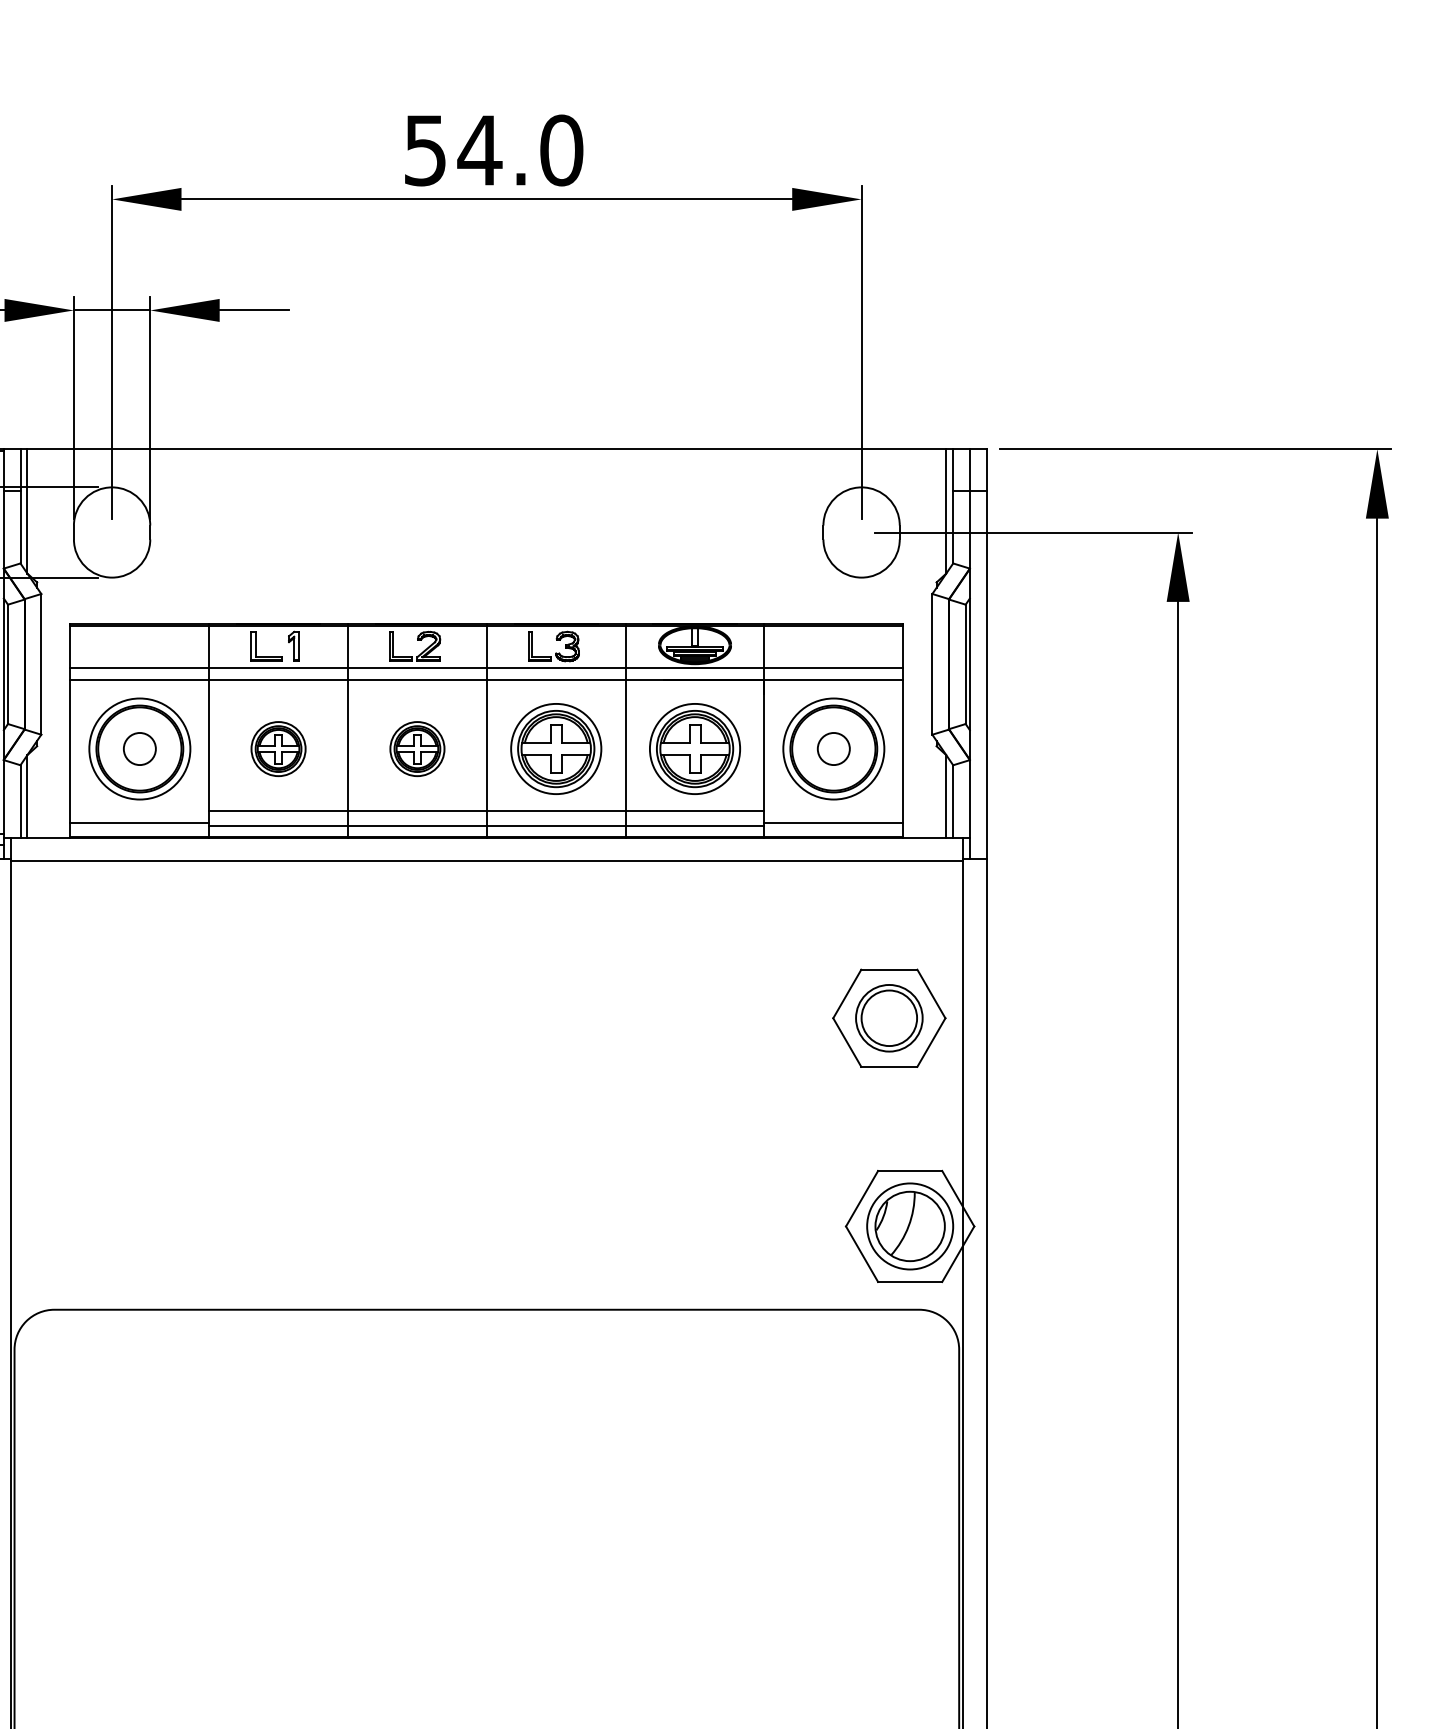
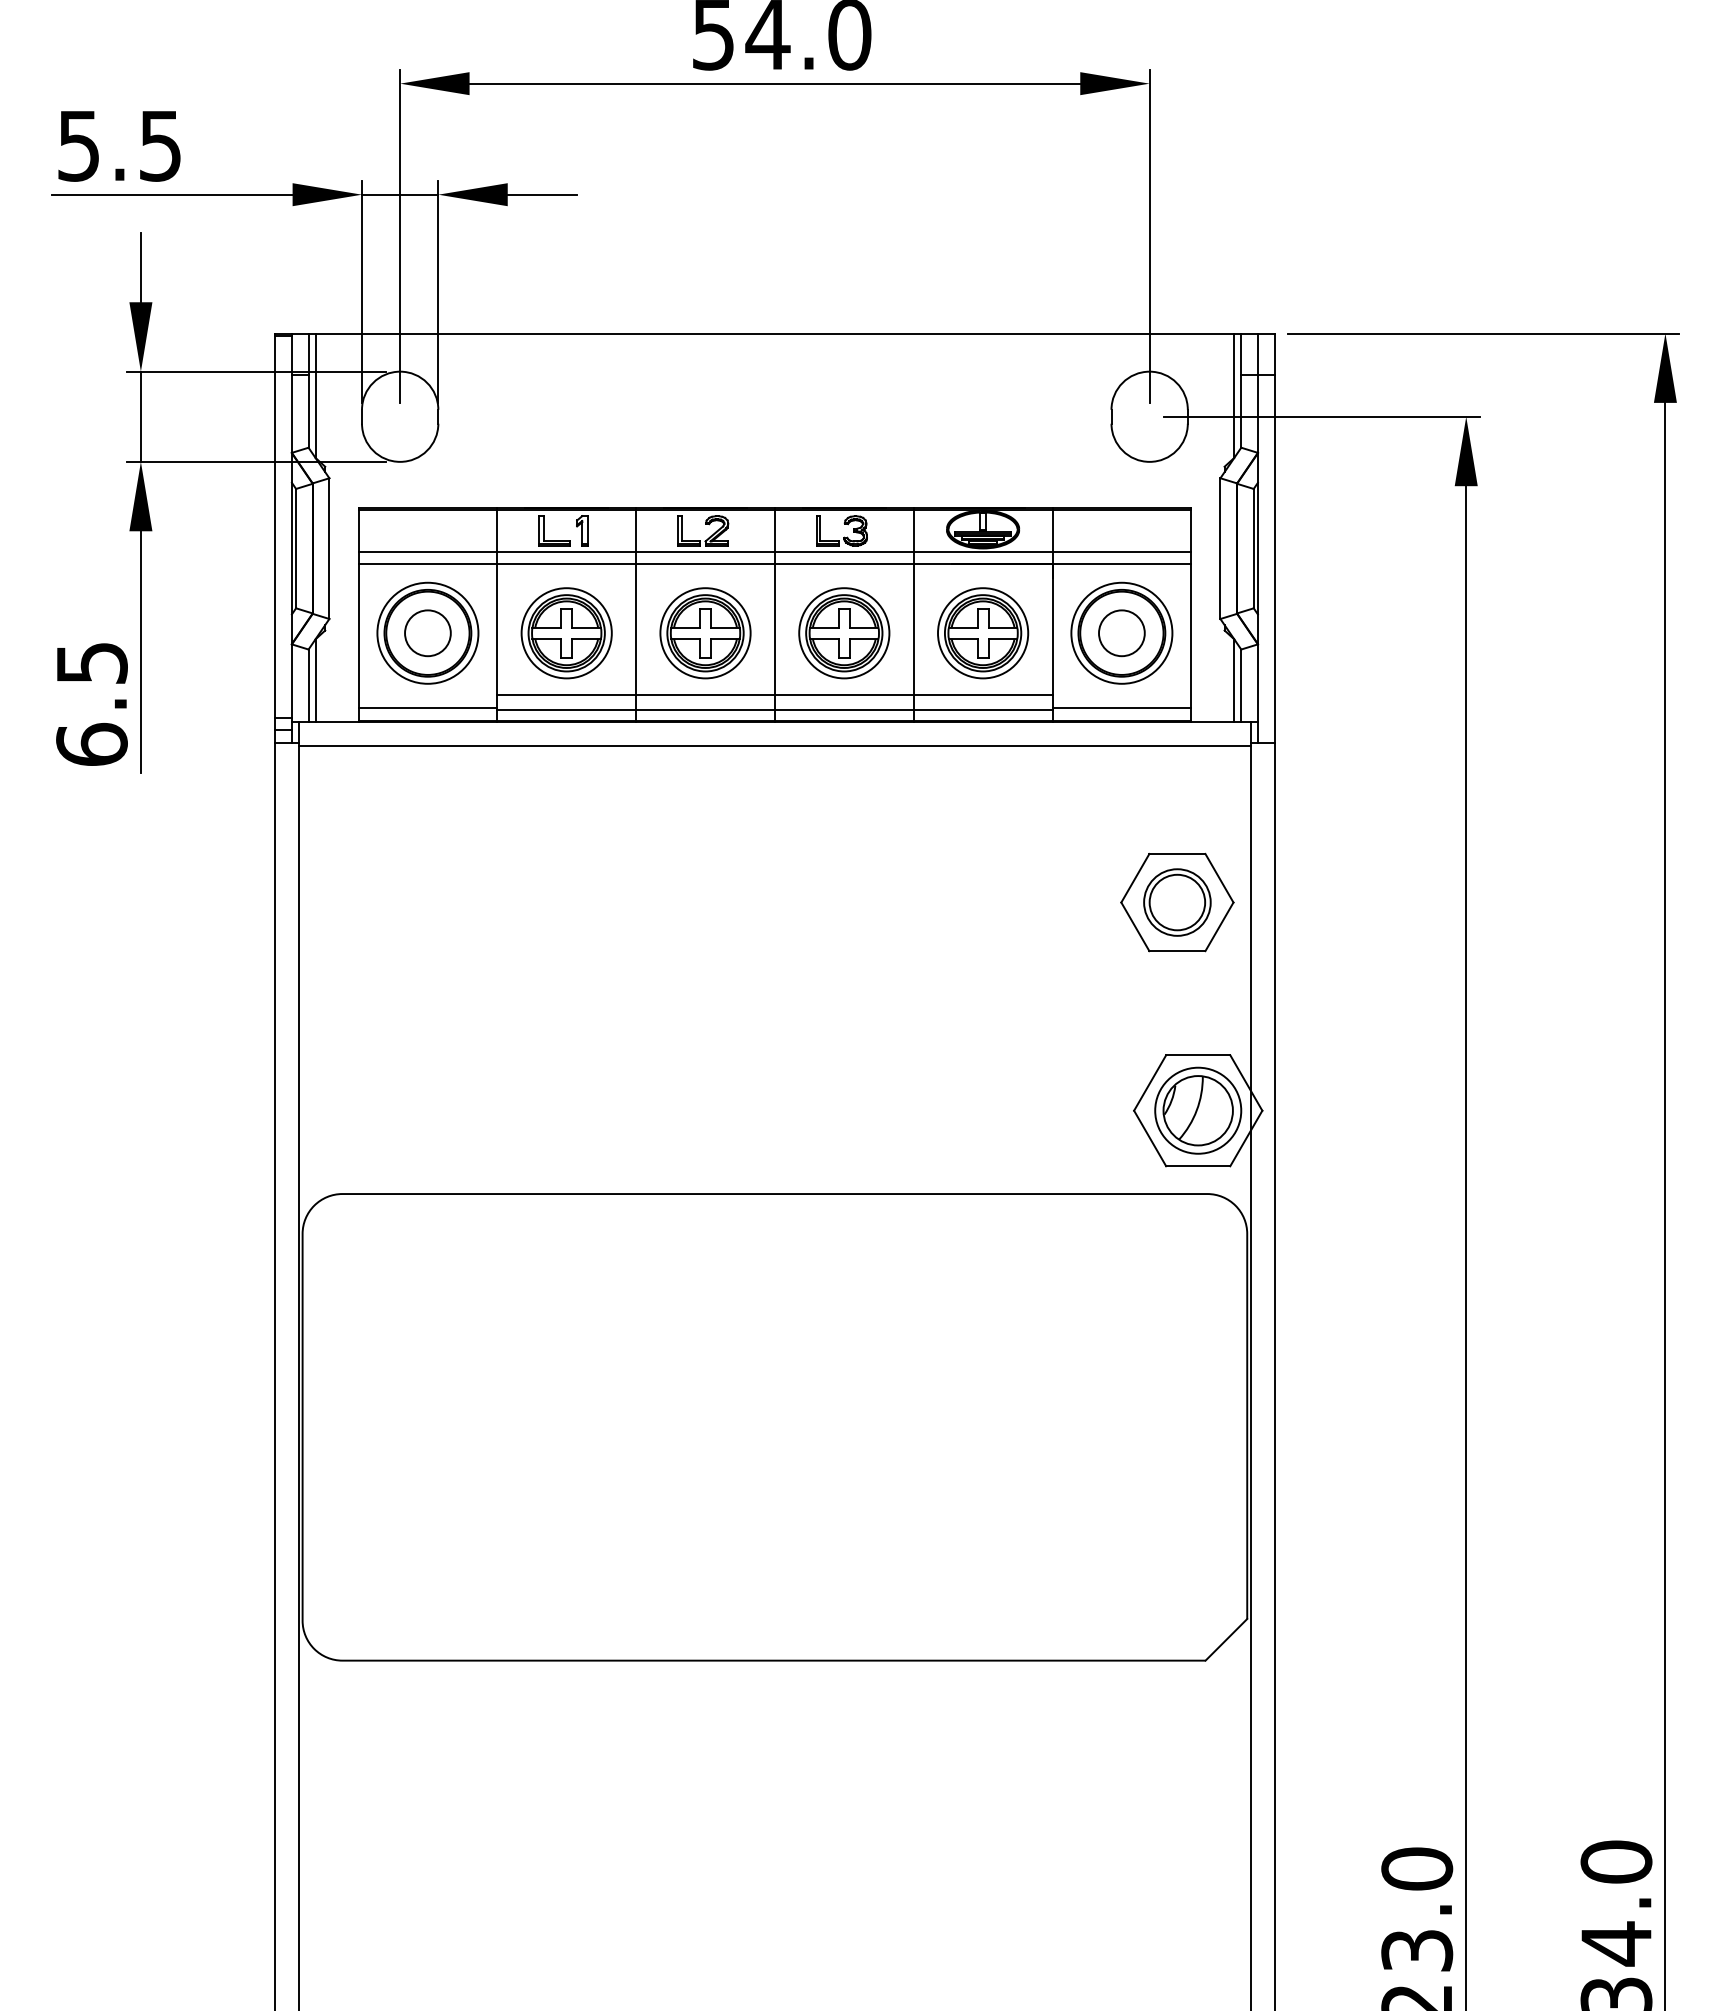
circle: (139, 749) -> (427, 633), size x1.43
part: (278, 749) -> (566, 633), size x1.67
part: (417, 749) -> (705, 633), size x1.67
circle: (833, 749) -> (1121, 633), size x1.43

